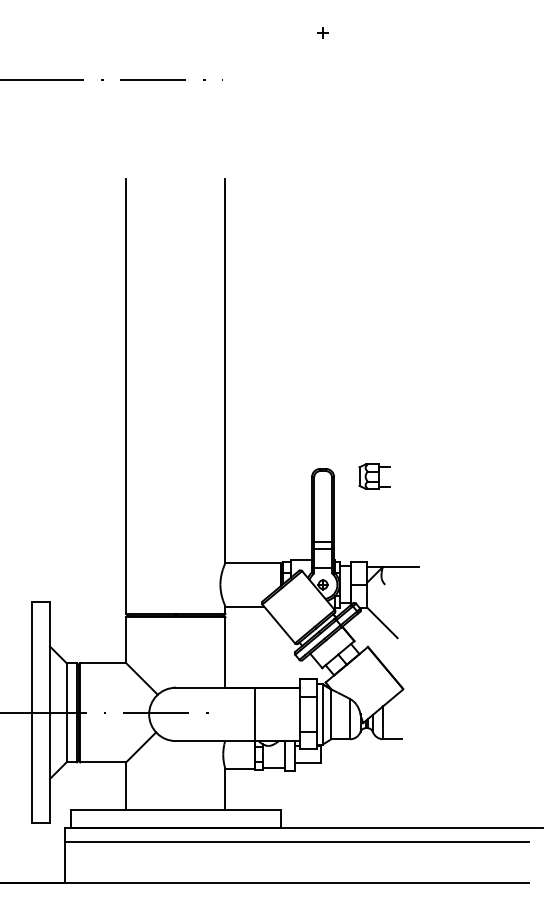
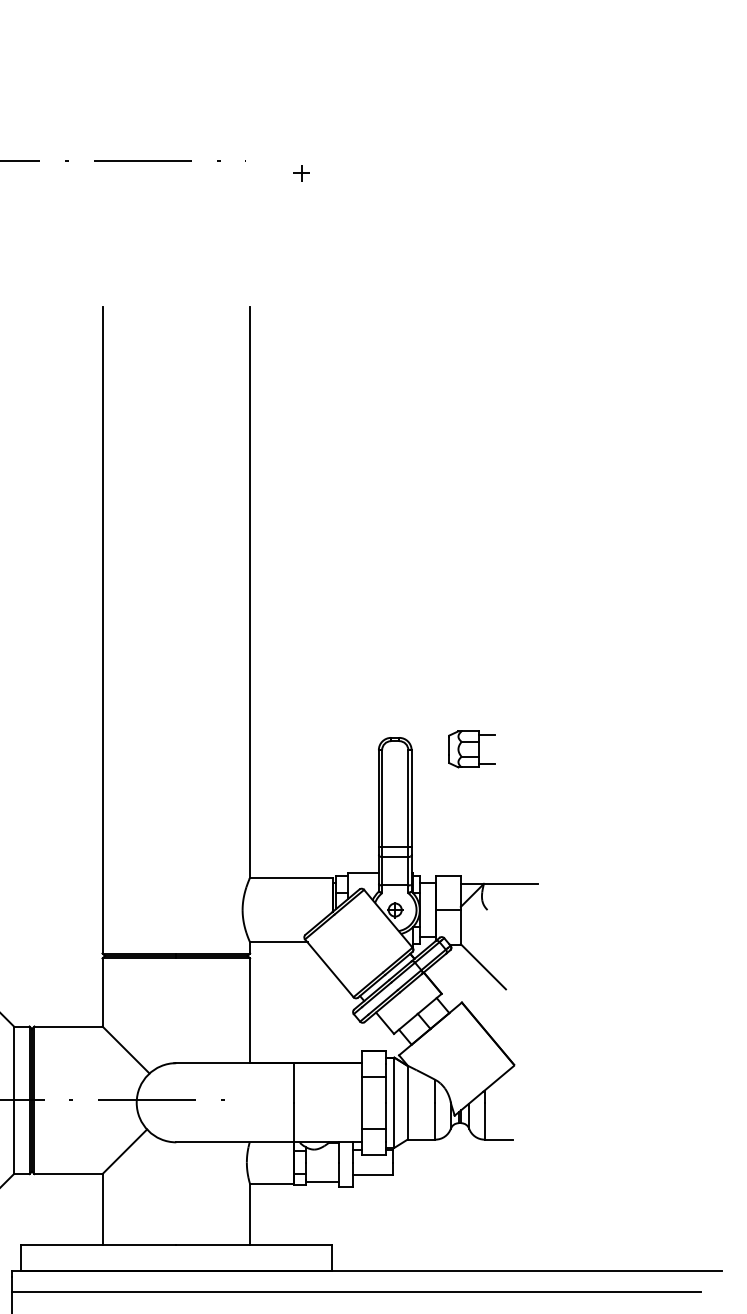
part: (322, 32) -> (300, 172), moved

